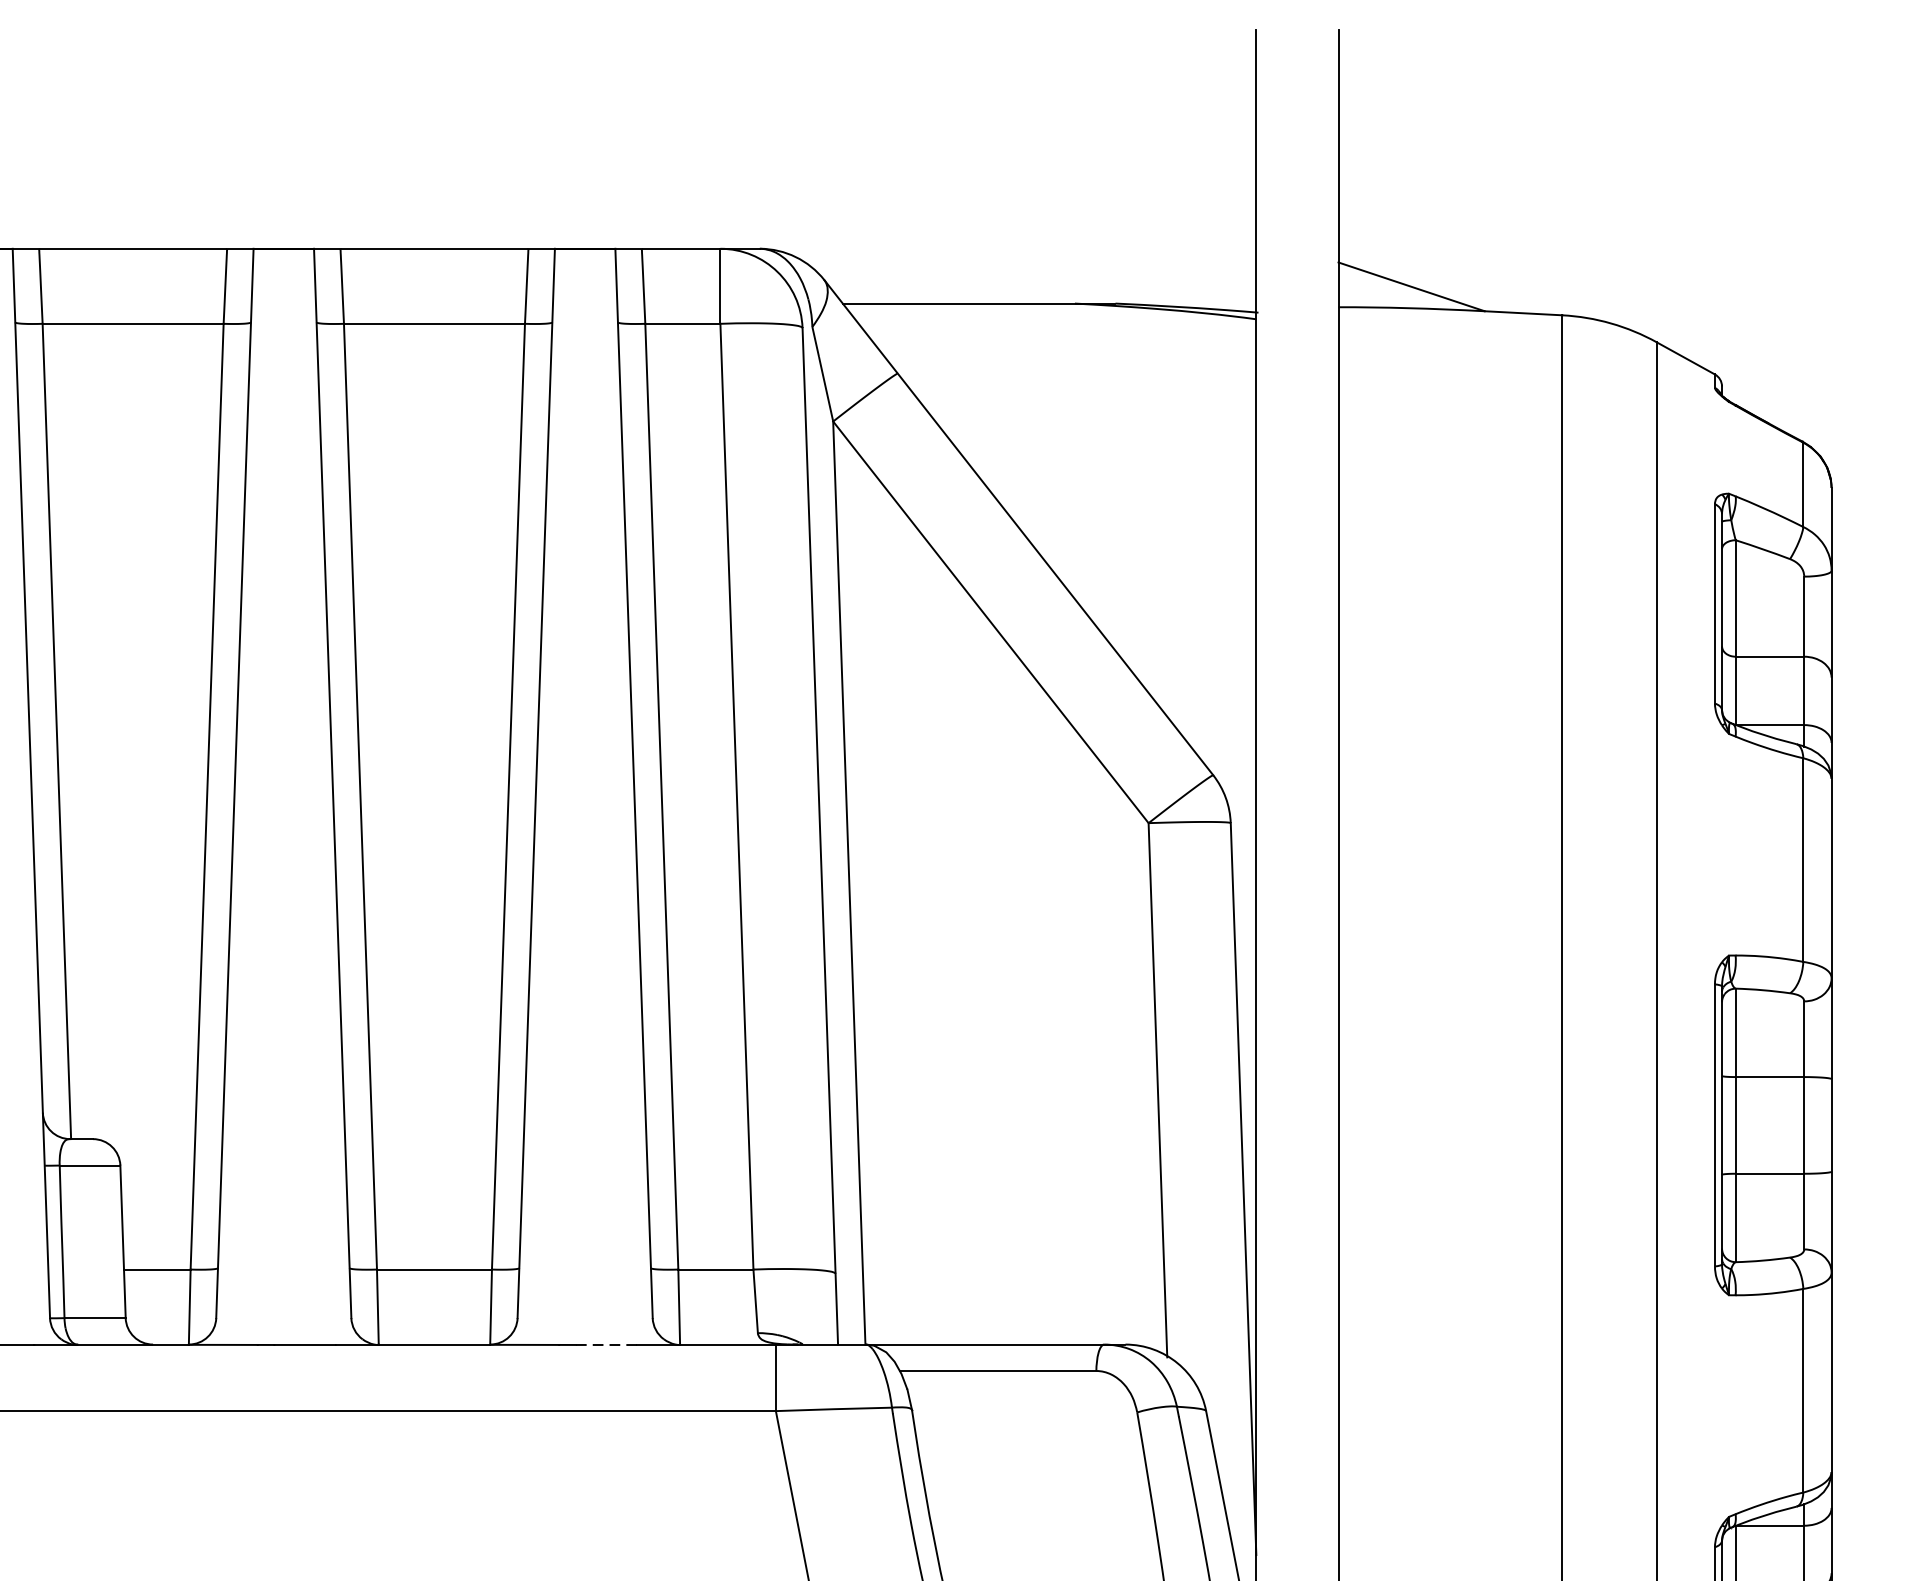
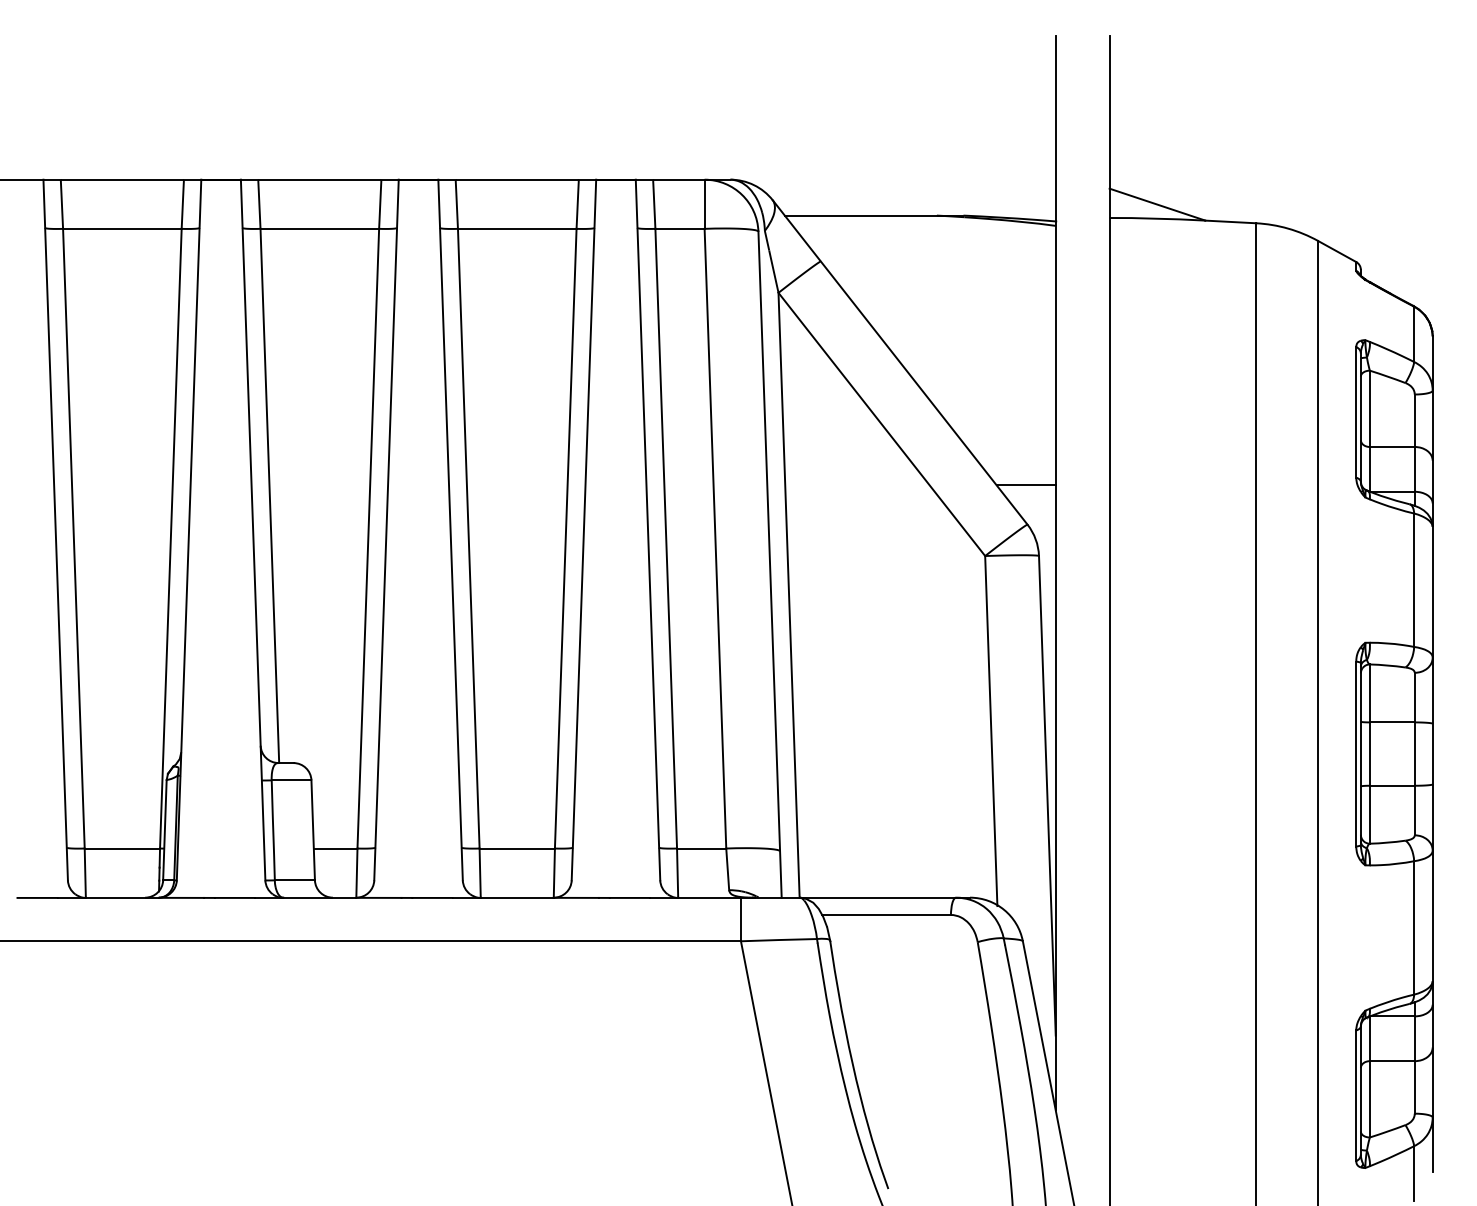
line: (1210, 713) -> (1025, 484), added
line: (605, 1344) -> (629, 897), dashed -> solid

